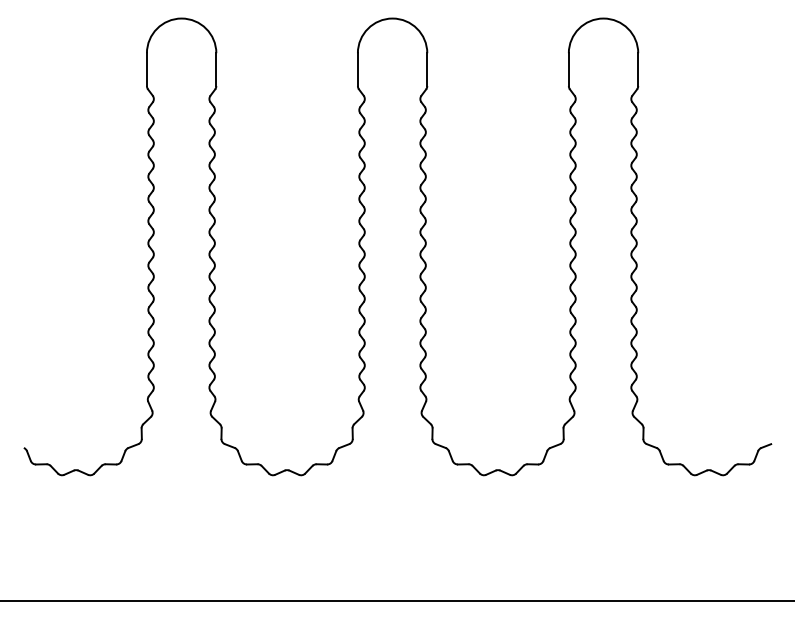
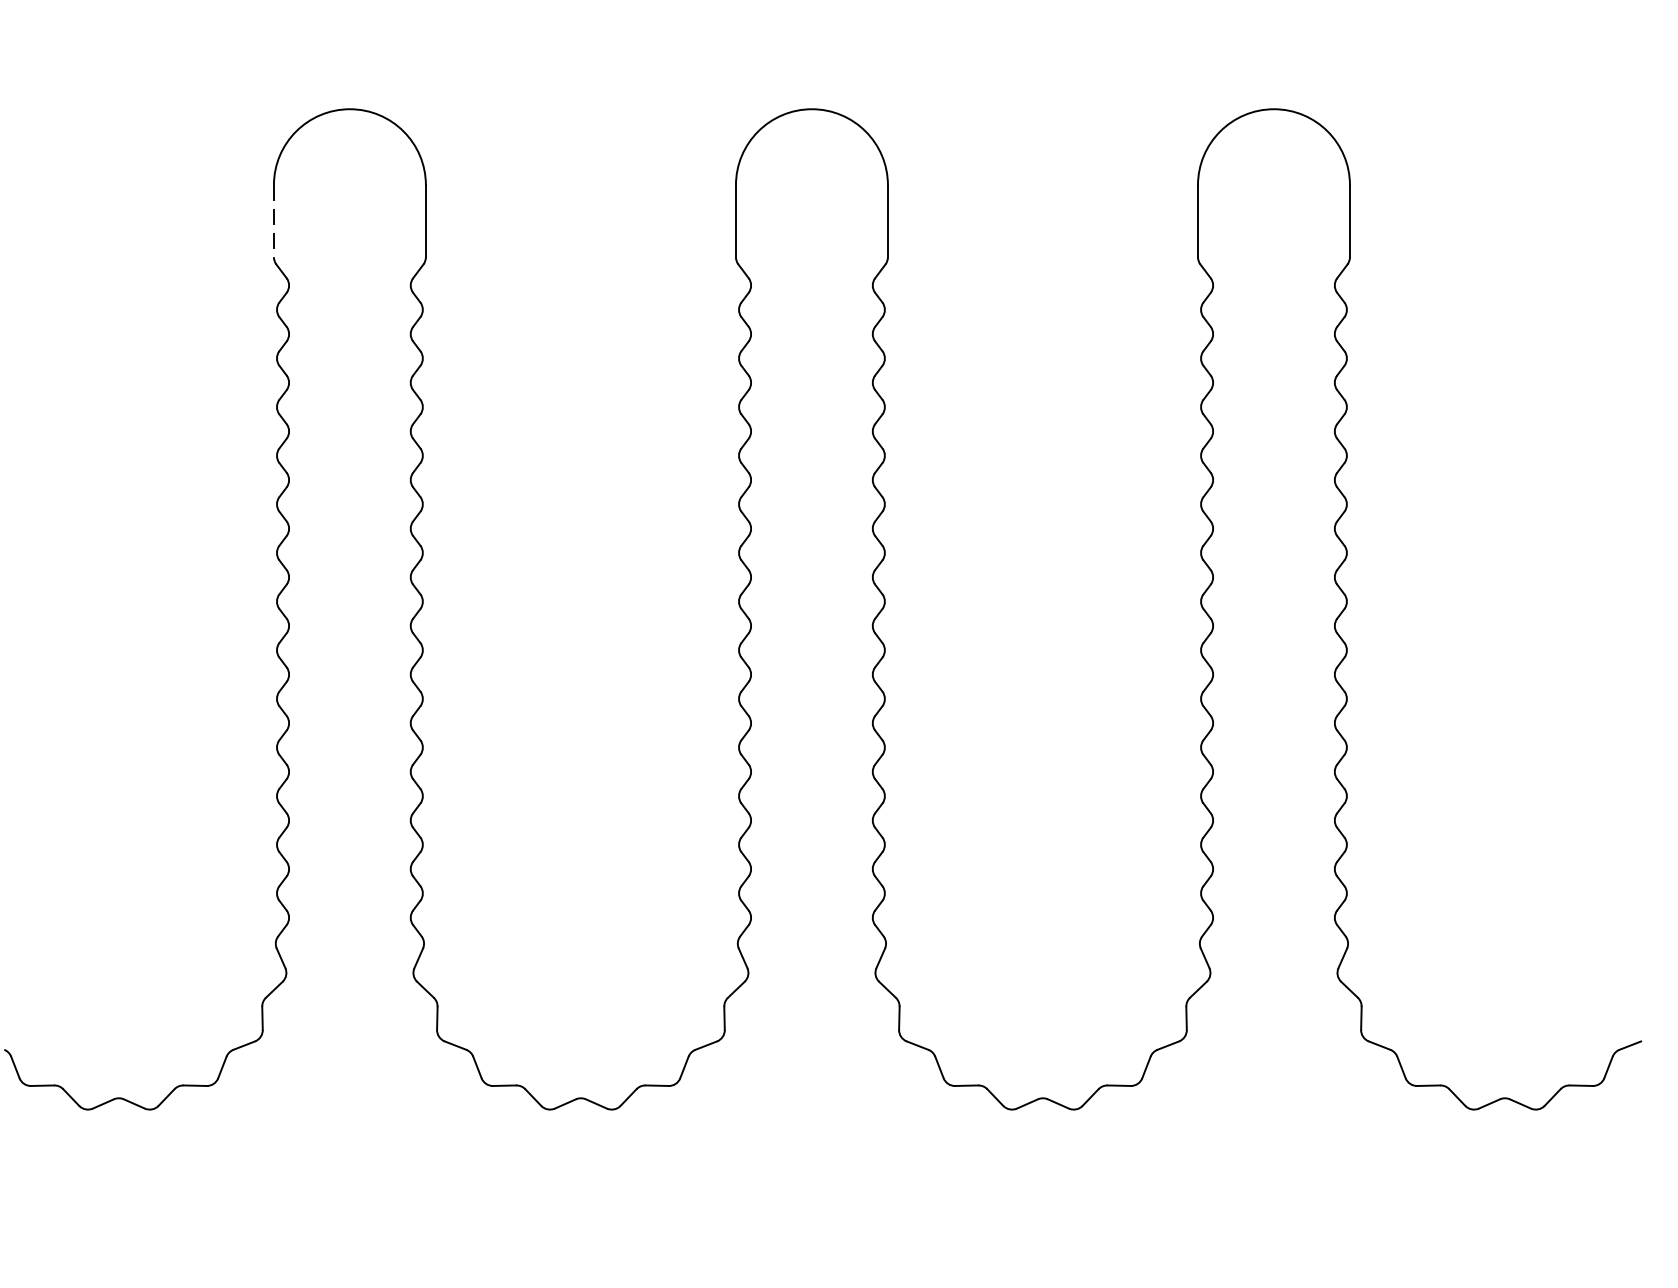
line: (146, 70) -> (272, 223), solid -> dashed

